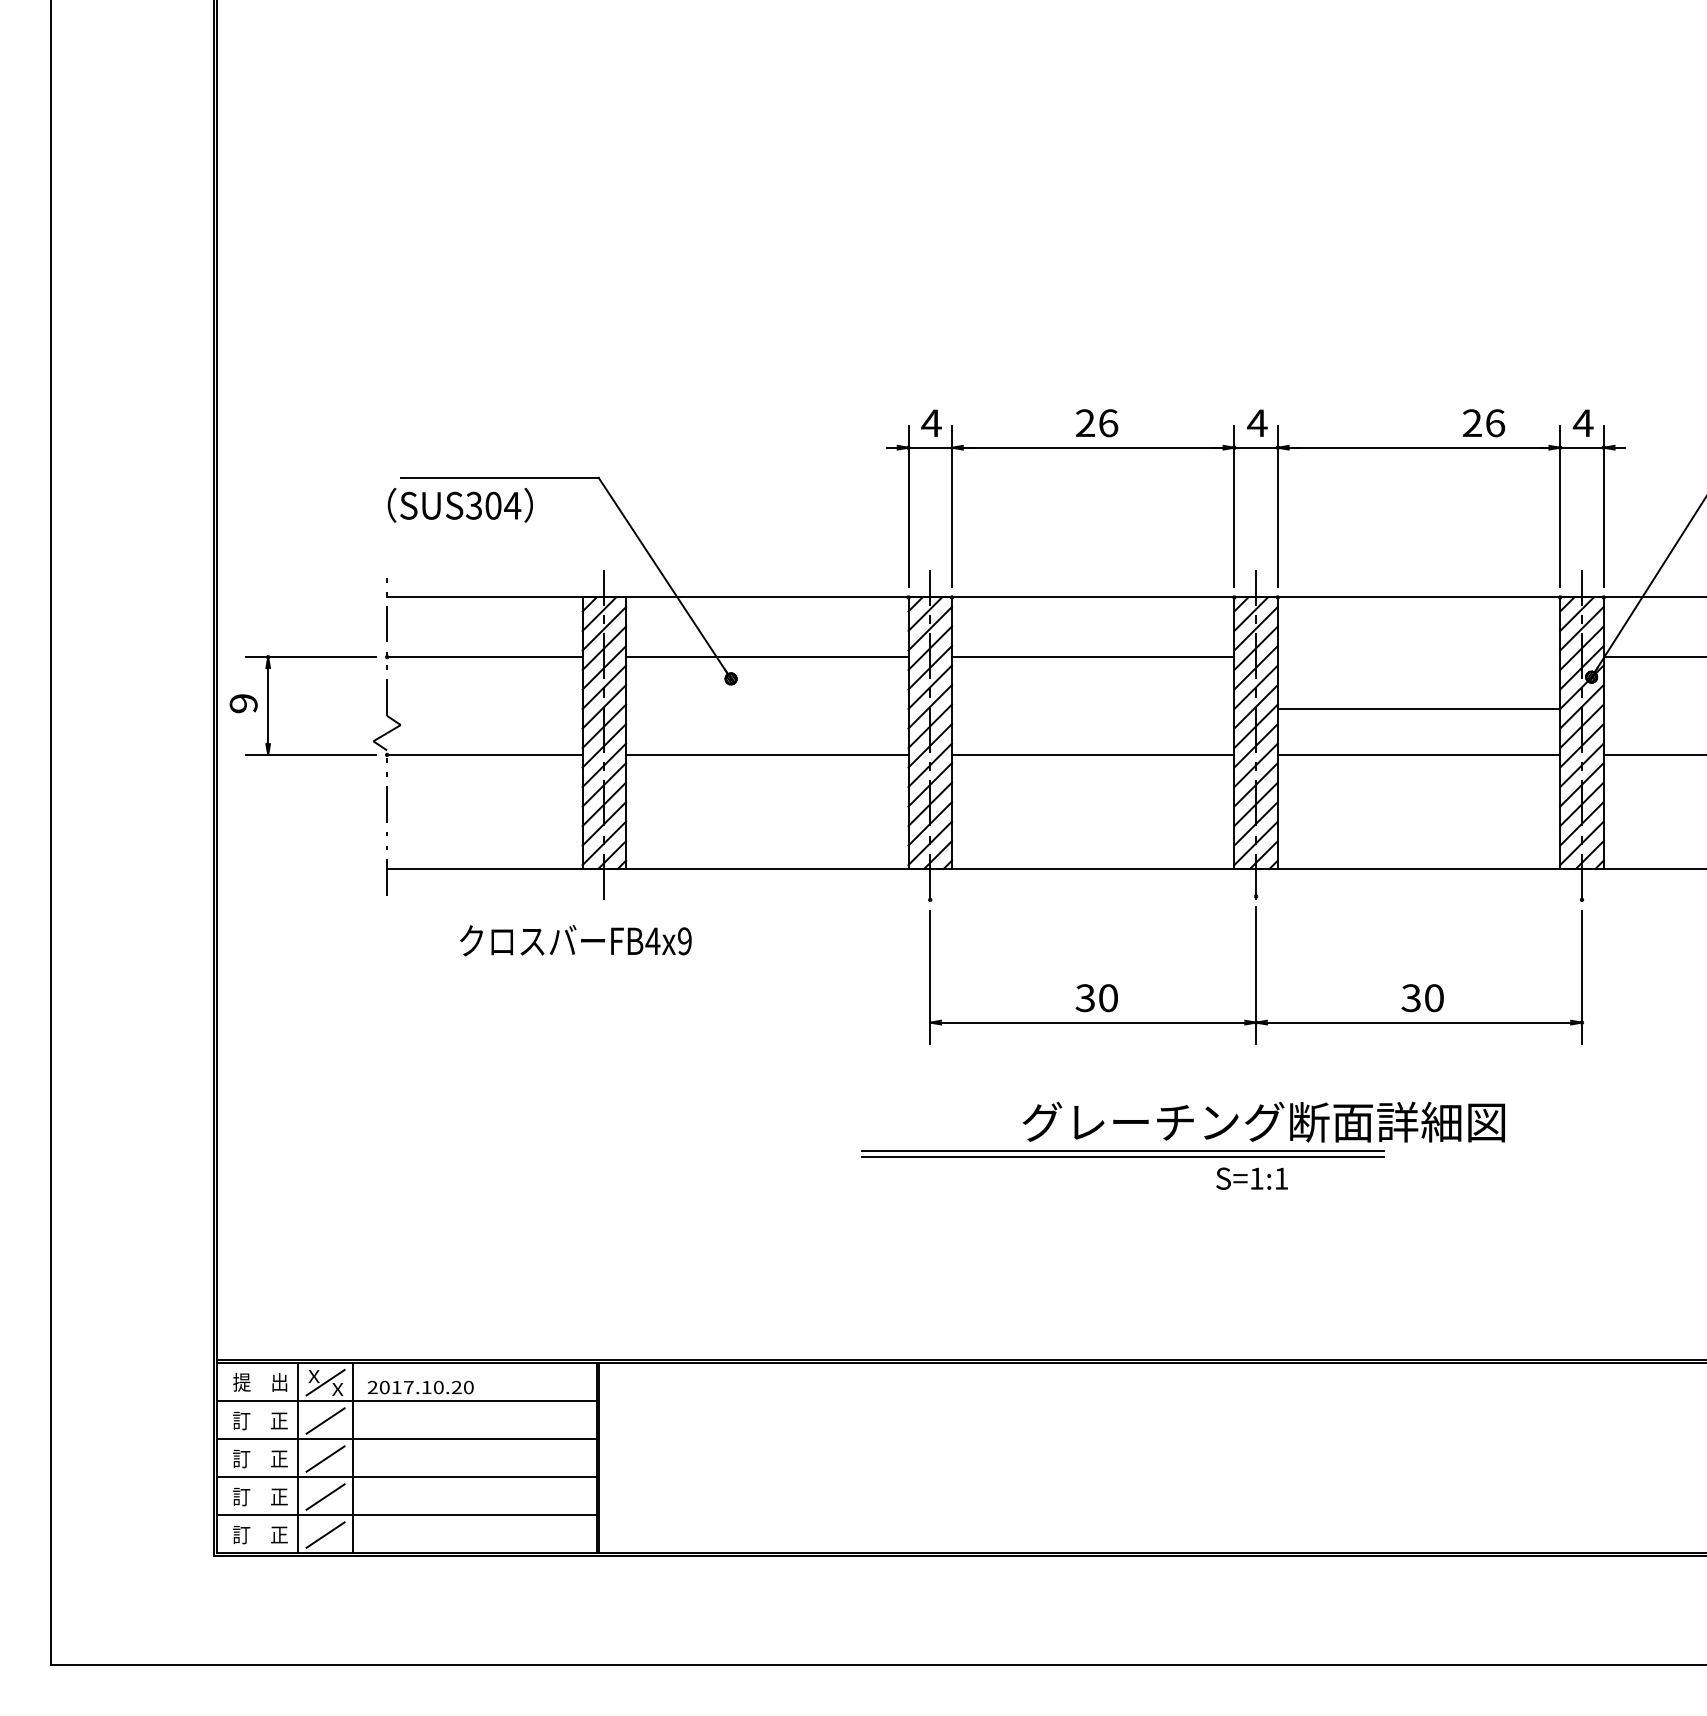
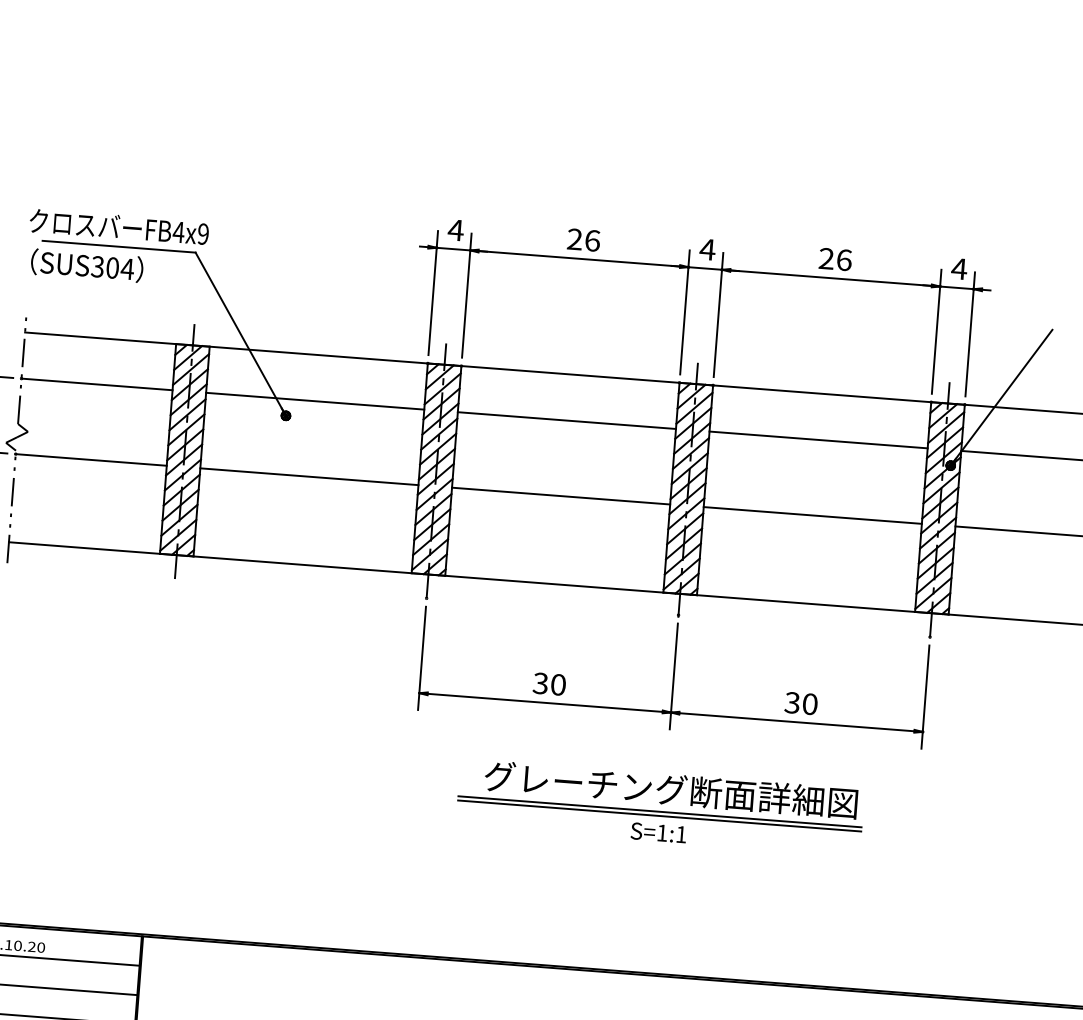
text: (1484, 423) -> (835, 259), moved
line: (1418, 709) -> (818, 440), moved
text: (575, 940) -> (118, 227), moved
part: (1122, 1153) -> (659, 813), moved

